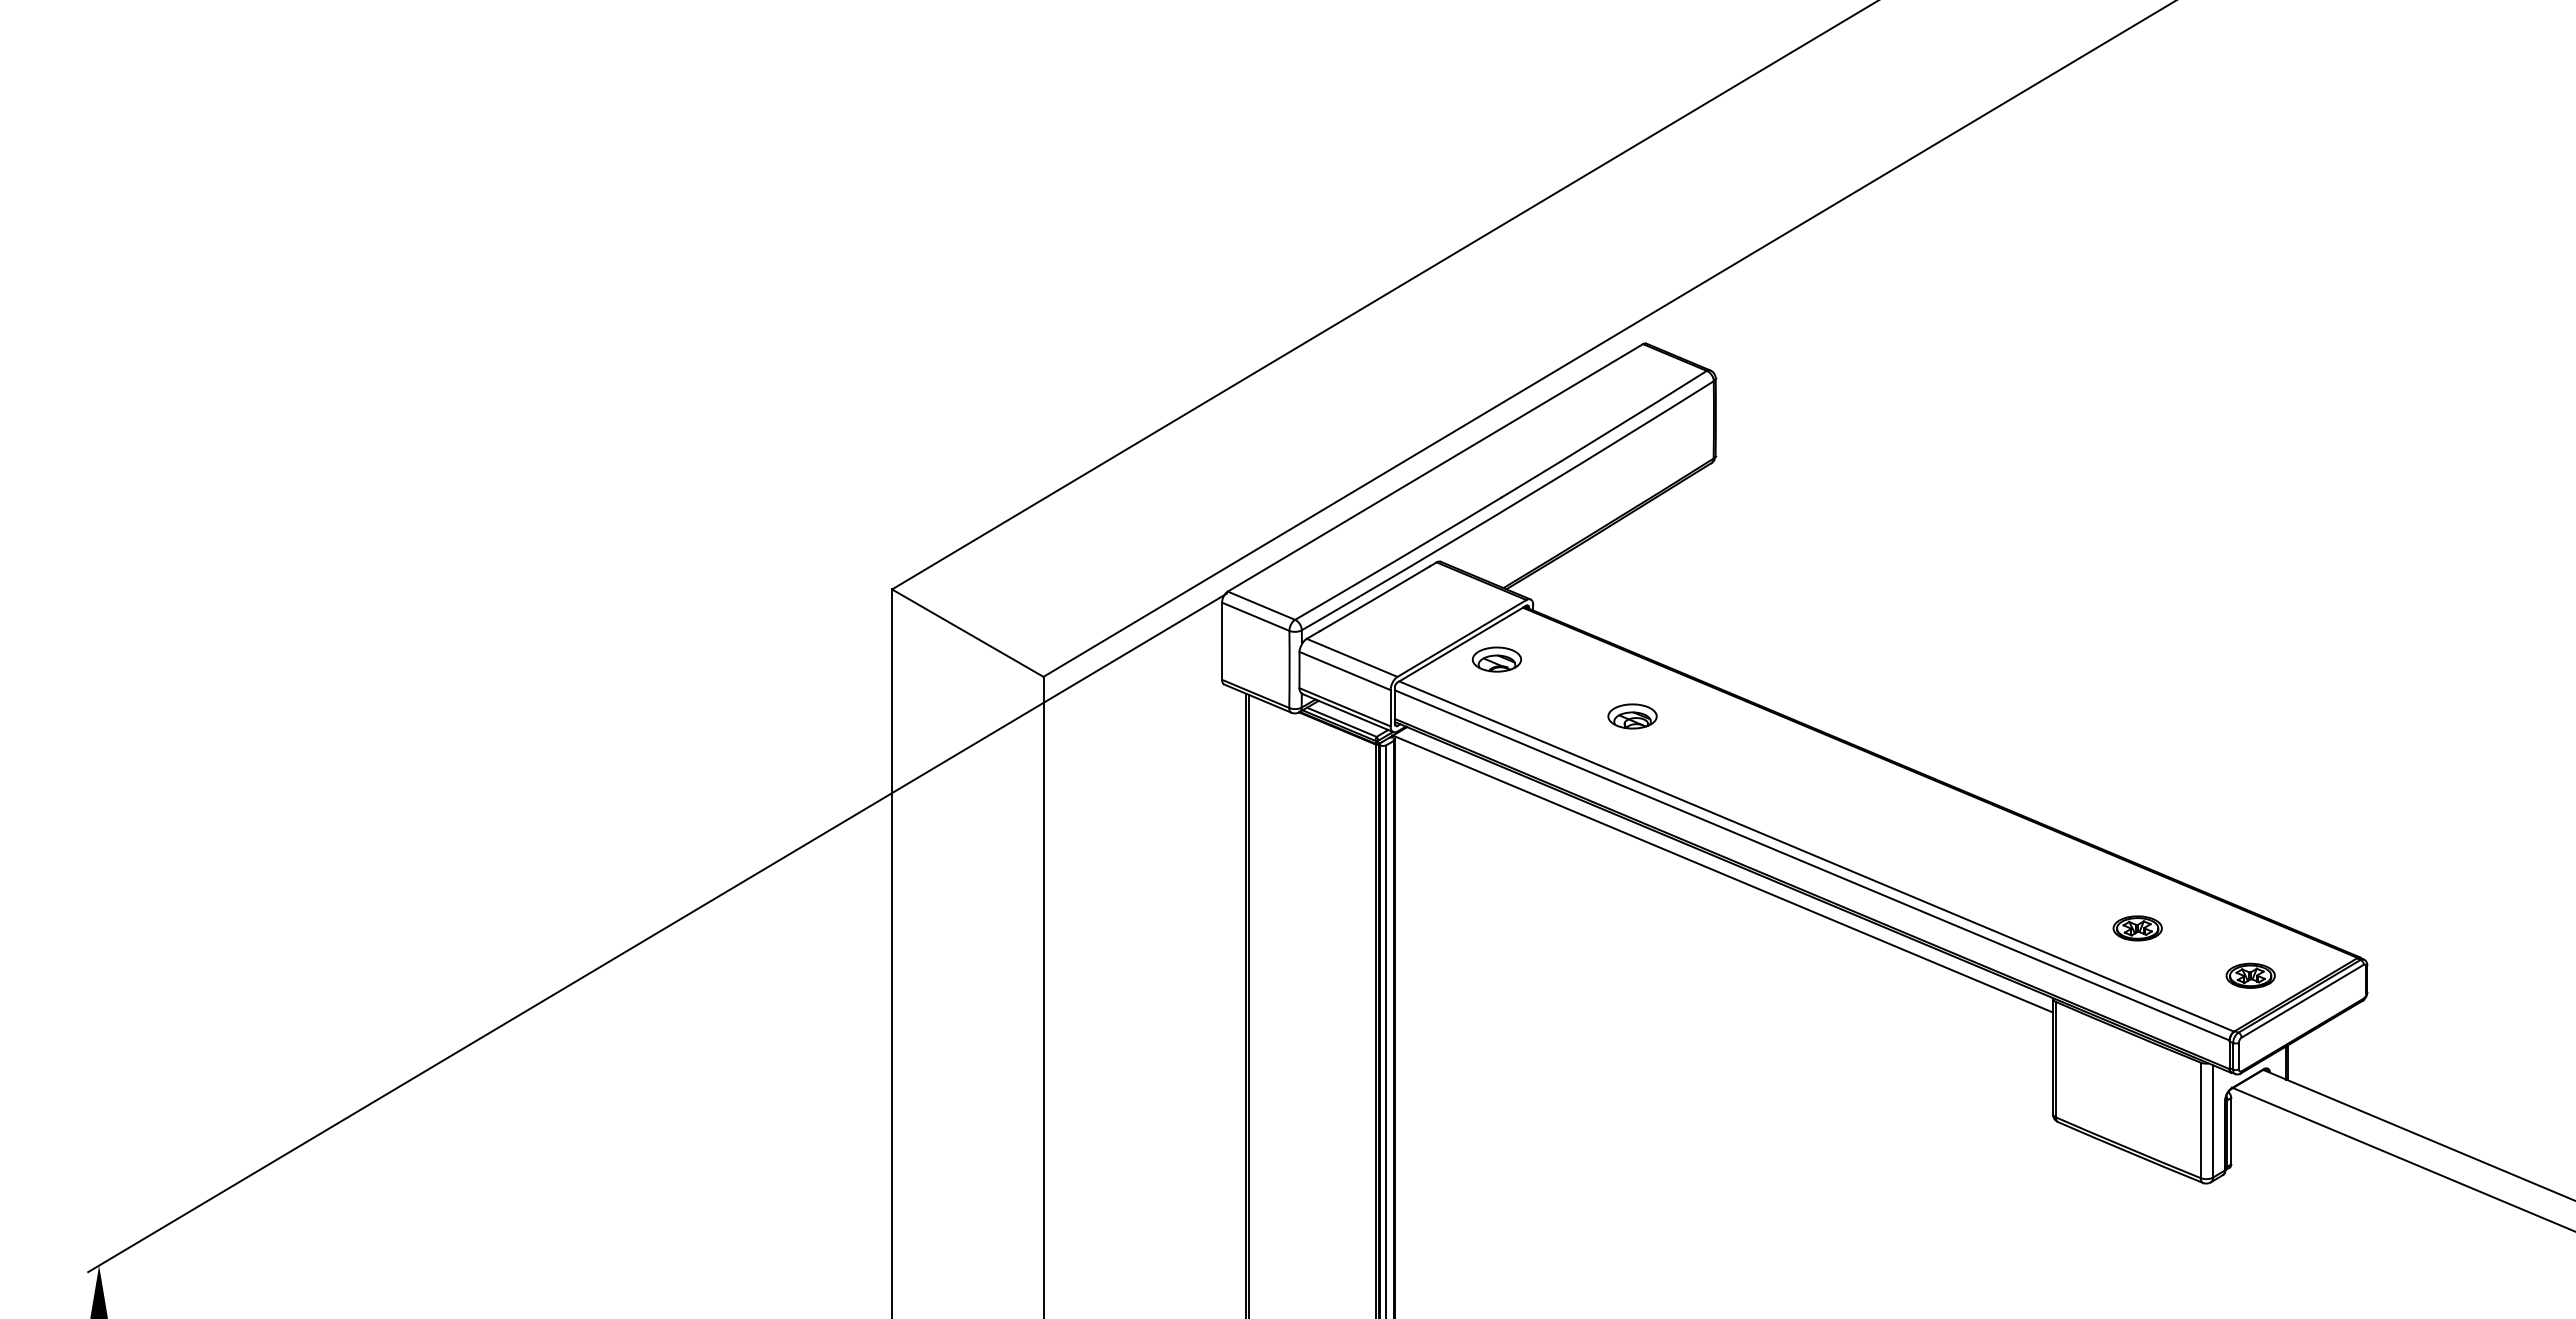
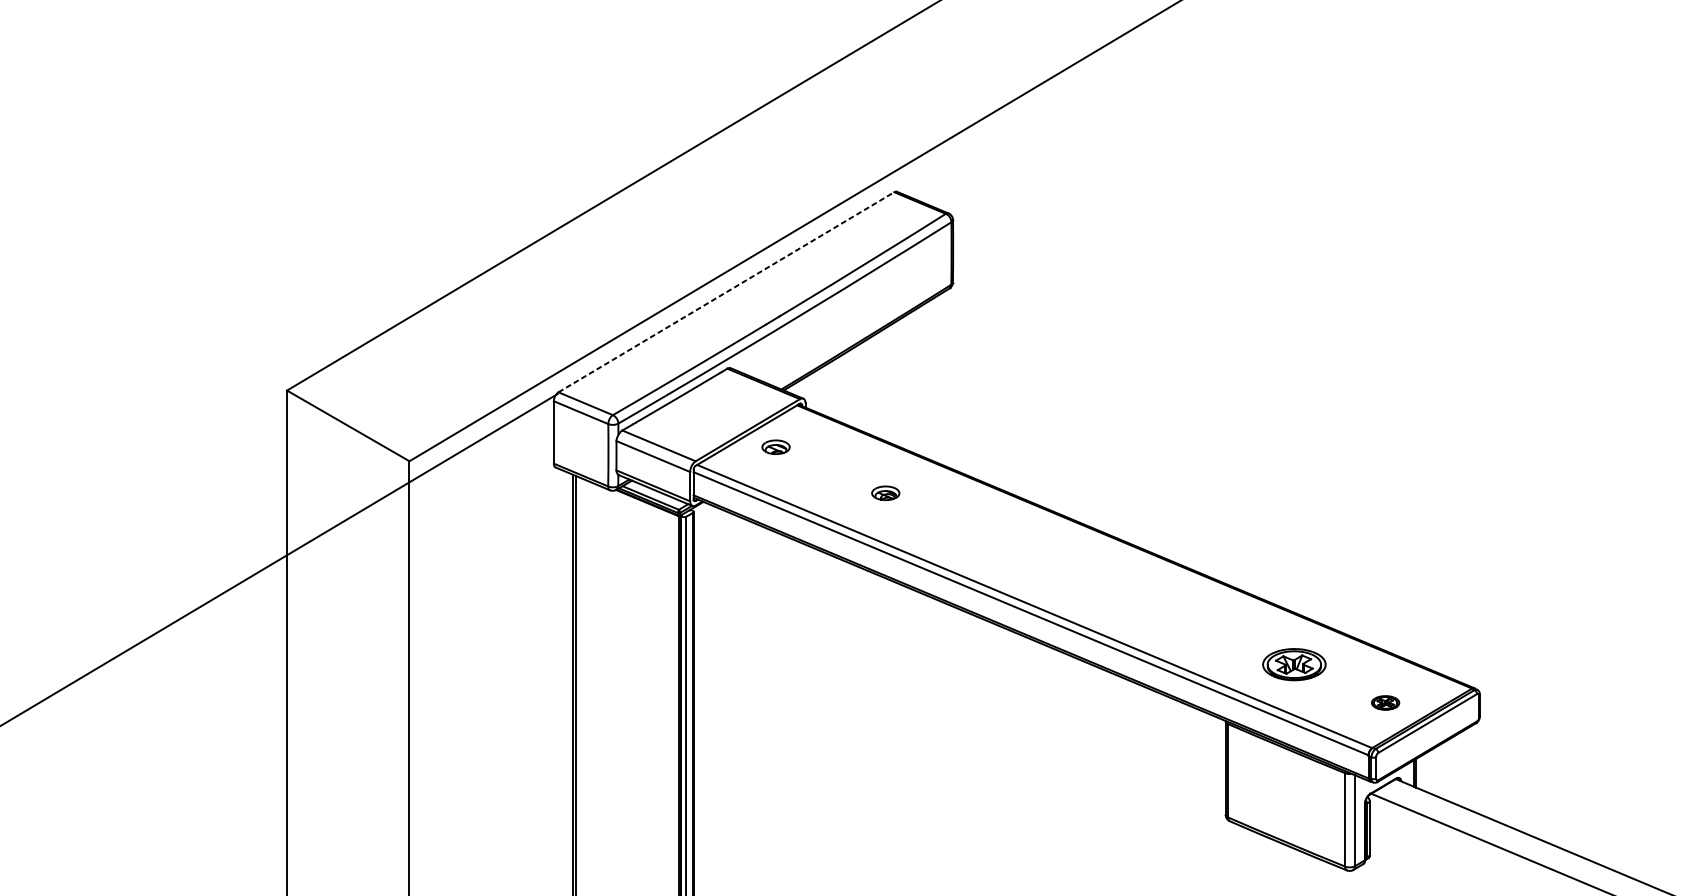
line: (1435, 467) -> (726, 291), solid -> dashed
part: (1496, 659) -> (775, 447), size x0.7
part: (1632, 716) -> (885, 493), size x0.7
line: (1722, 873) -> (958, 620), removed
part: (2137, 928) -> (1294, 664), size x1.6
part: (2250, 975) -> (1385, 702), size x0.7

